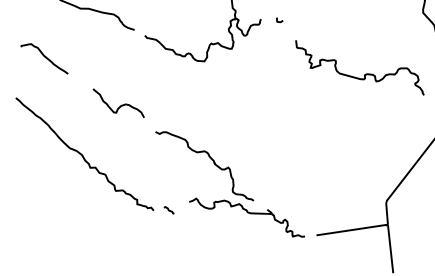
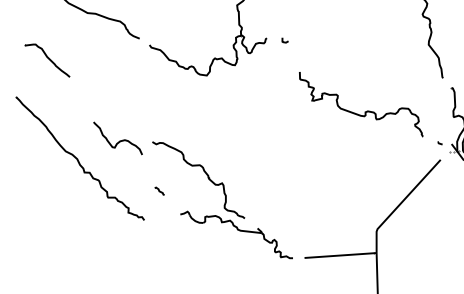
part: (363, 74) -> (364, 111), moved
curve: (120, 105) -> (119, 140), moved
curve: (168, 209) -> (159, 190), moved

